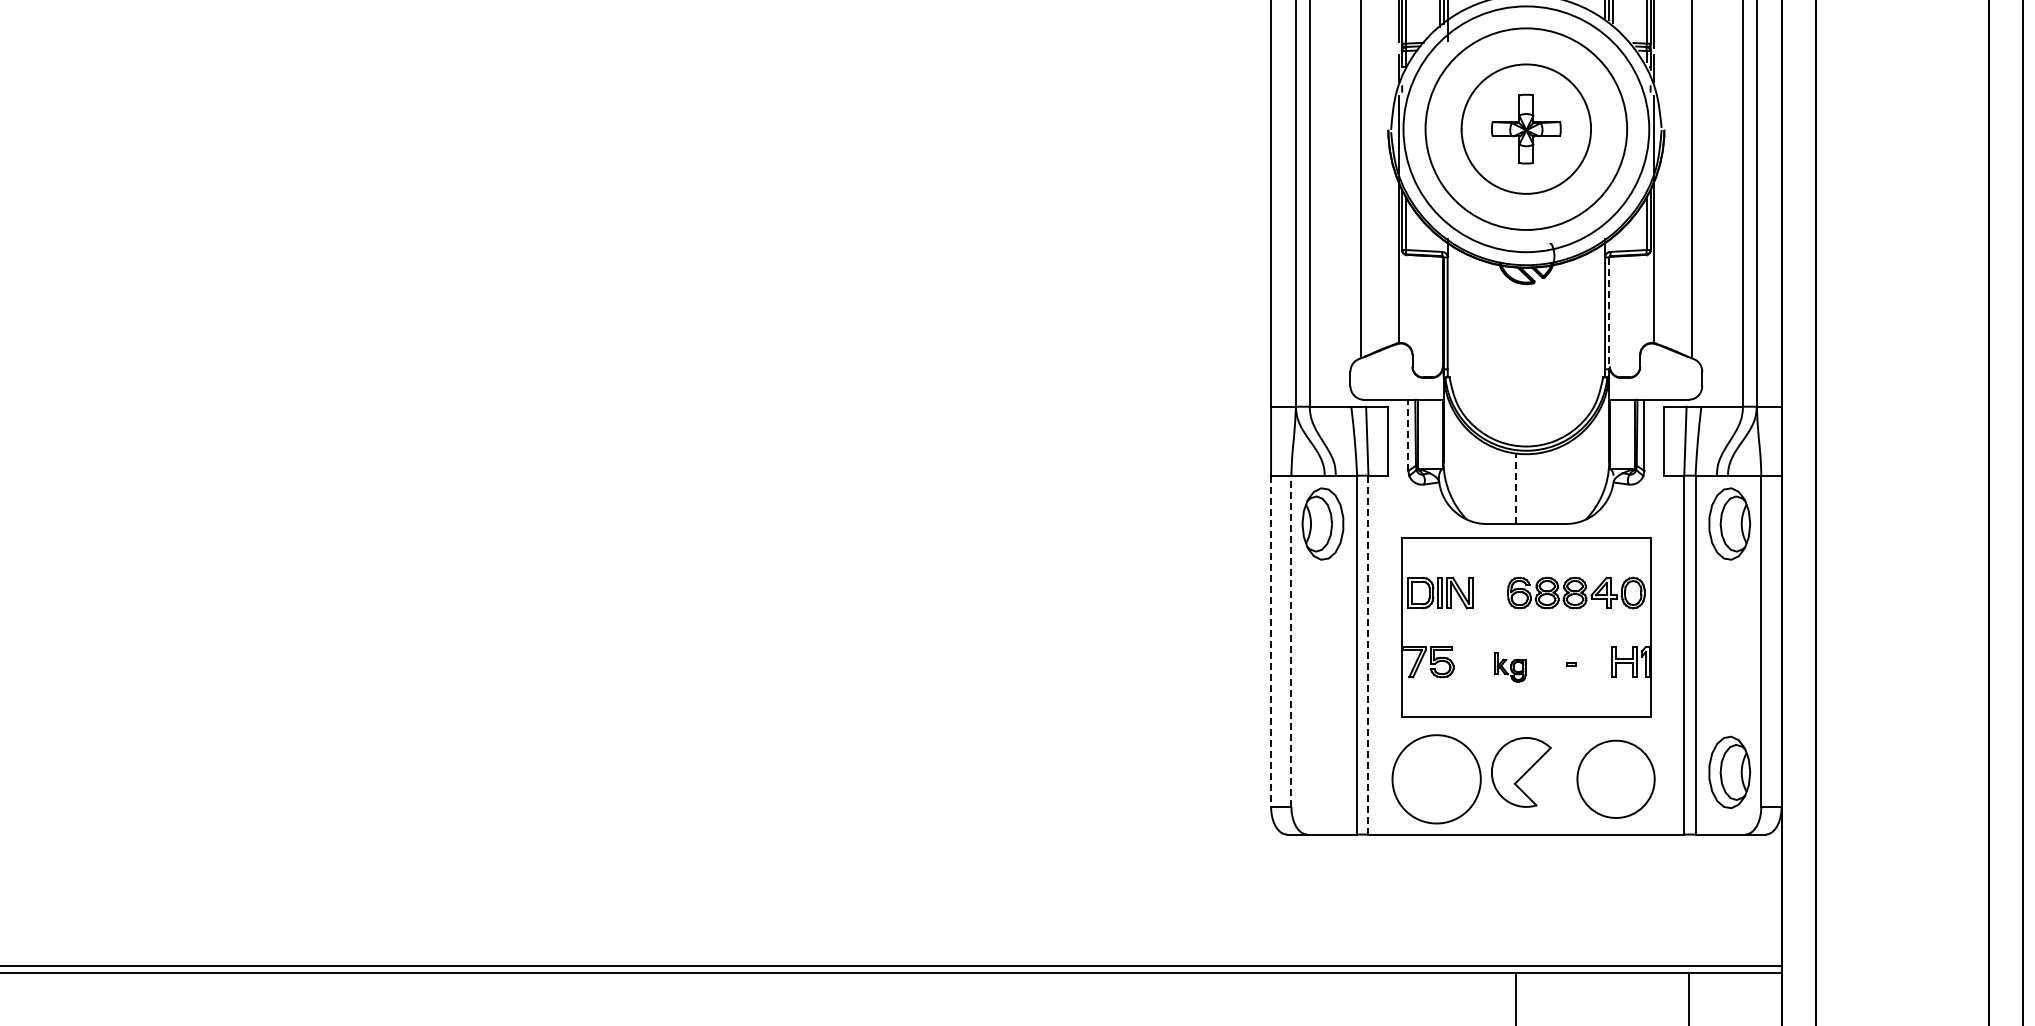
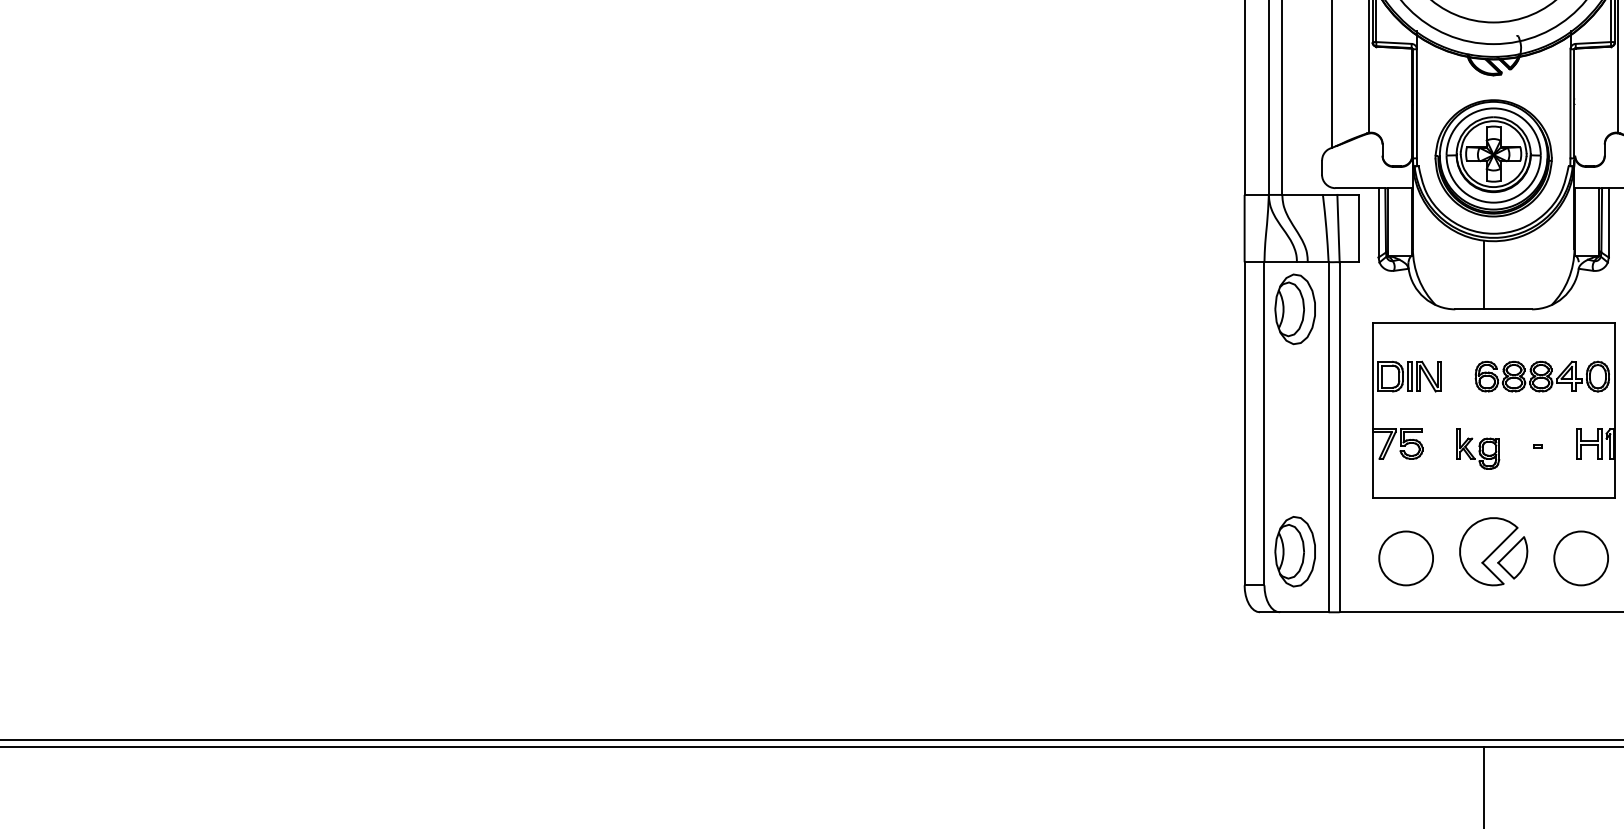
line: (1609, 313) -> (1574, 103), dashed -> solid
part: (1525, 368) -> (1492, 157), added
line: (1408, 435) -> (1378, 222), dashed -> solid
line: (1516, 488) -> (1484, 274), dashed -> solid
line: (1271, 641) -> (1245, 423), dashed -> solid
line: (1291, 641) -> (1264, 423), dashed -> solid
line: (1368, 655) -> (1339, 437), dashed -> solid
part: (1510, 667) -> (1478, 449), size x1.43
part: (1322, 771) -> (1294, 550), added
circle: (1436, 778) -> (1406, 557), size x0.62
part: (1545, 778) -> (1512, 557), added
circle: (1615, 778) -> (1580, 557), size x0.71

